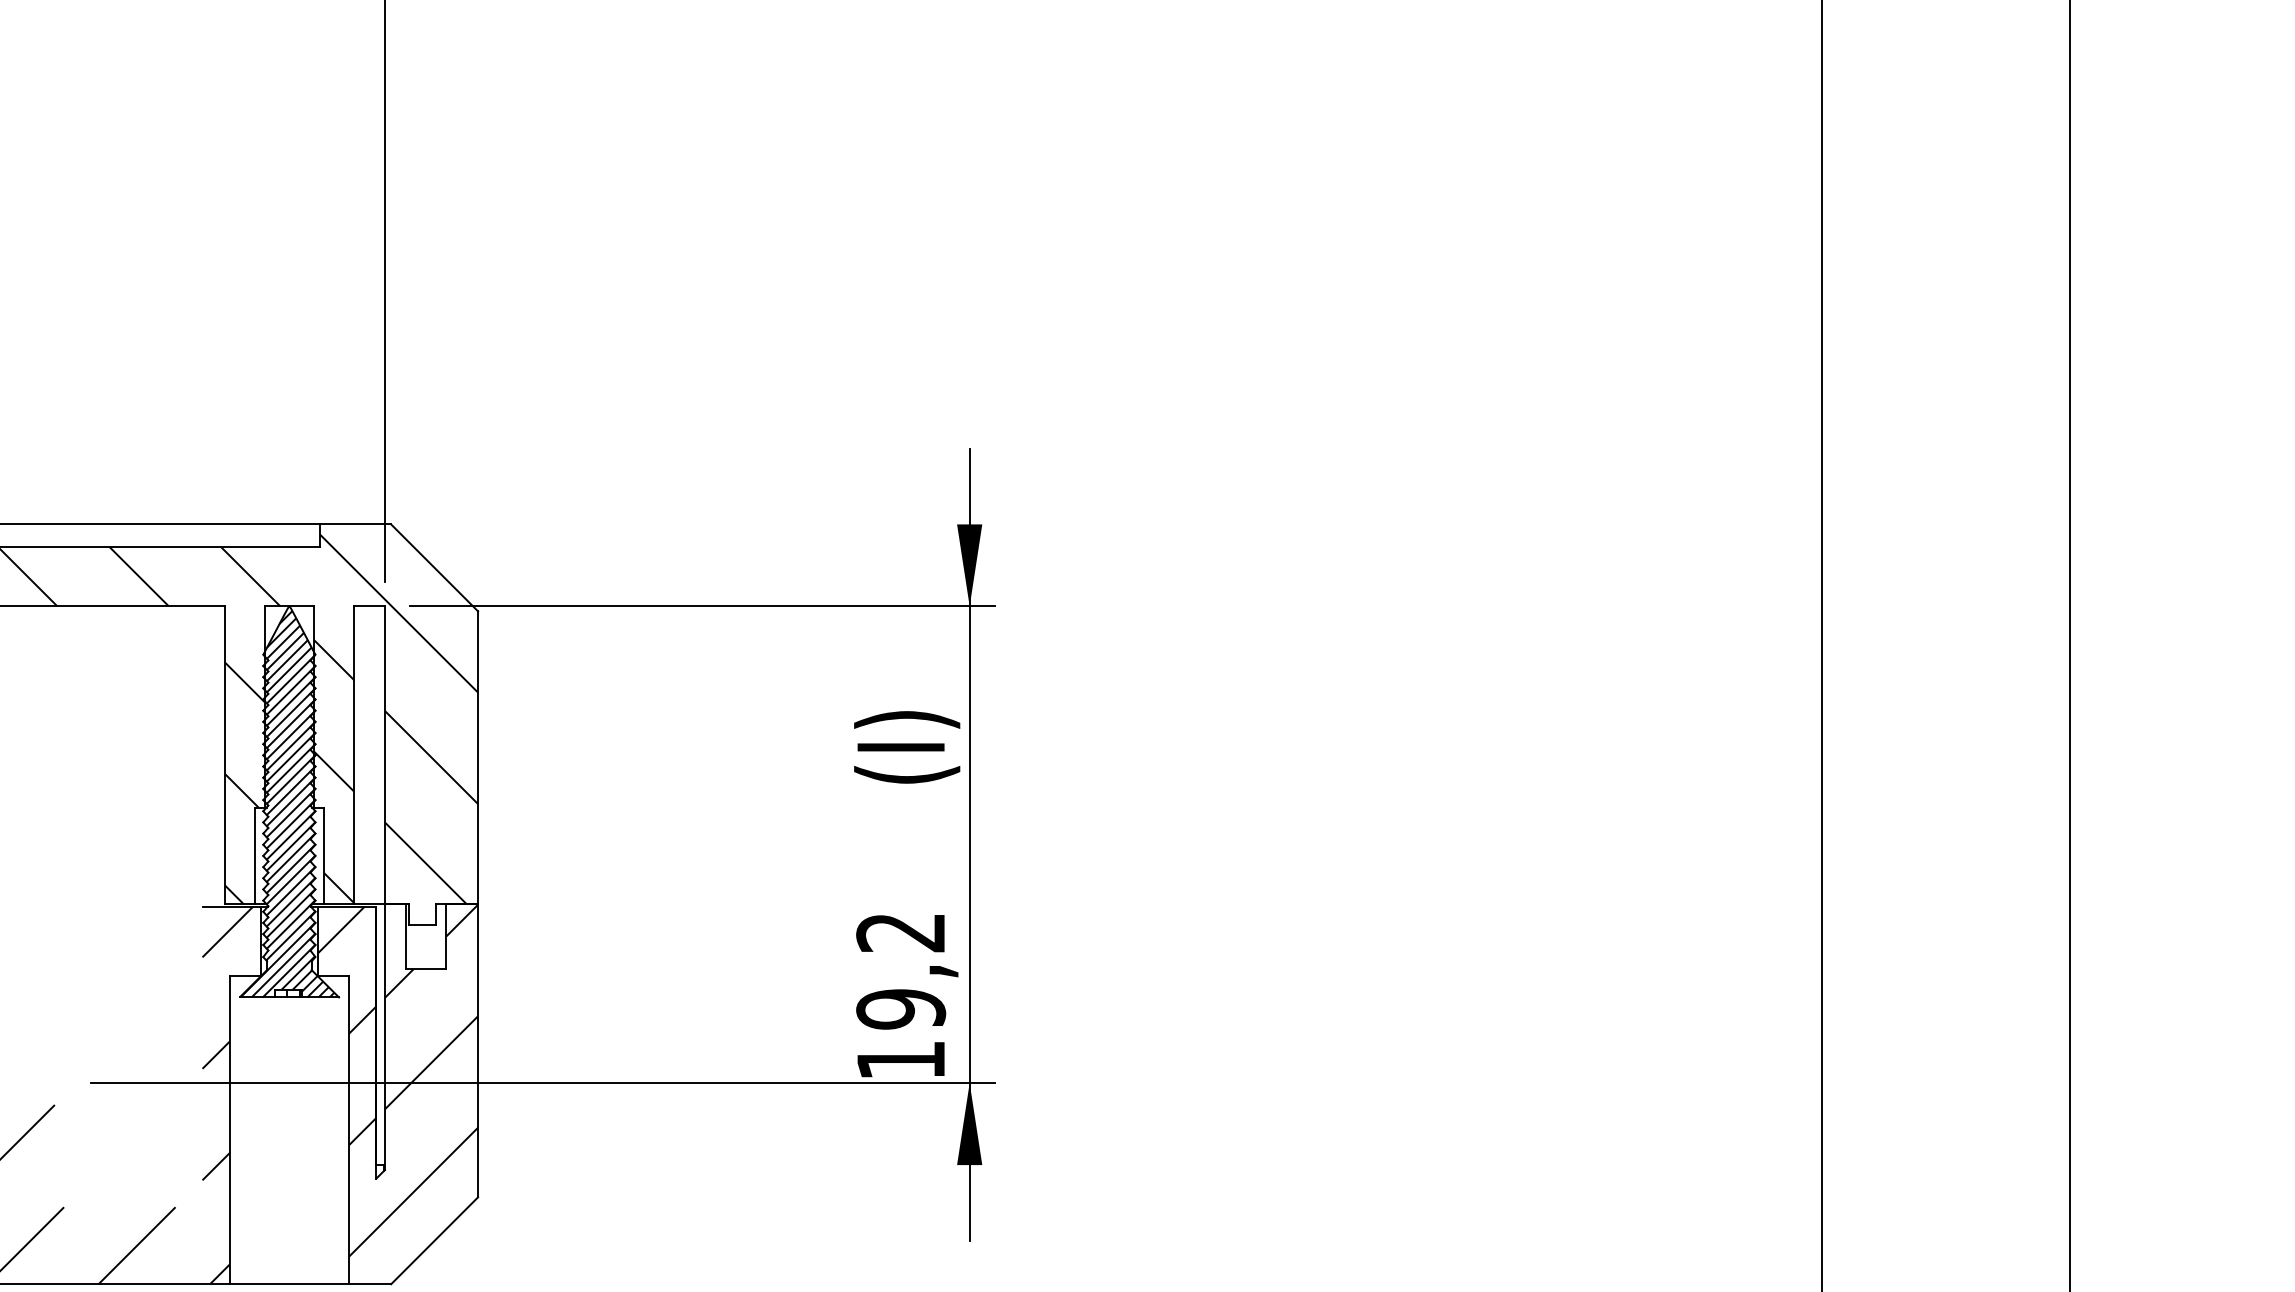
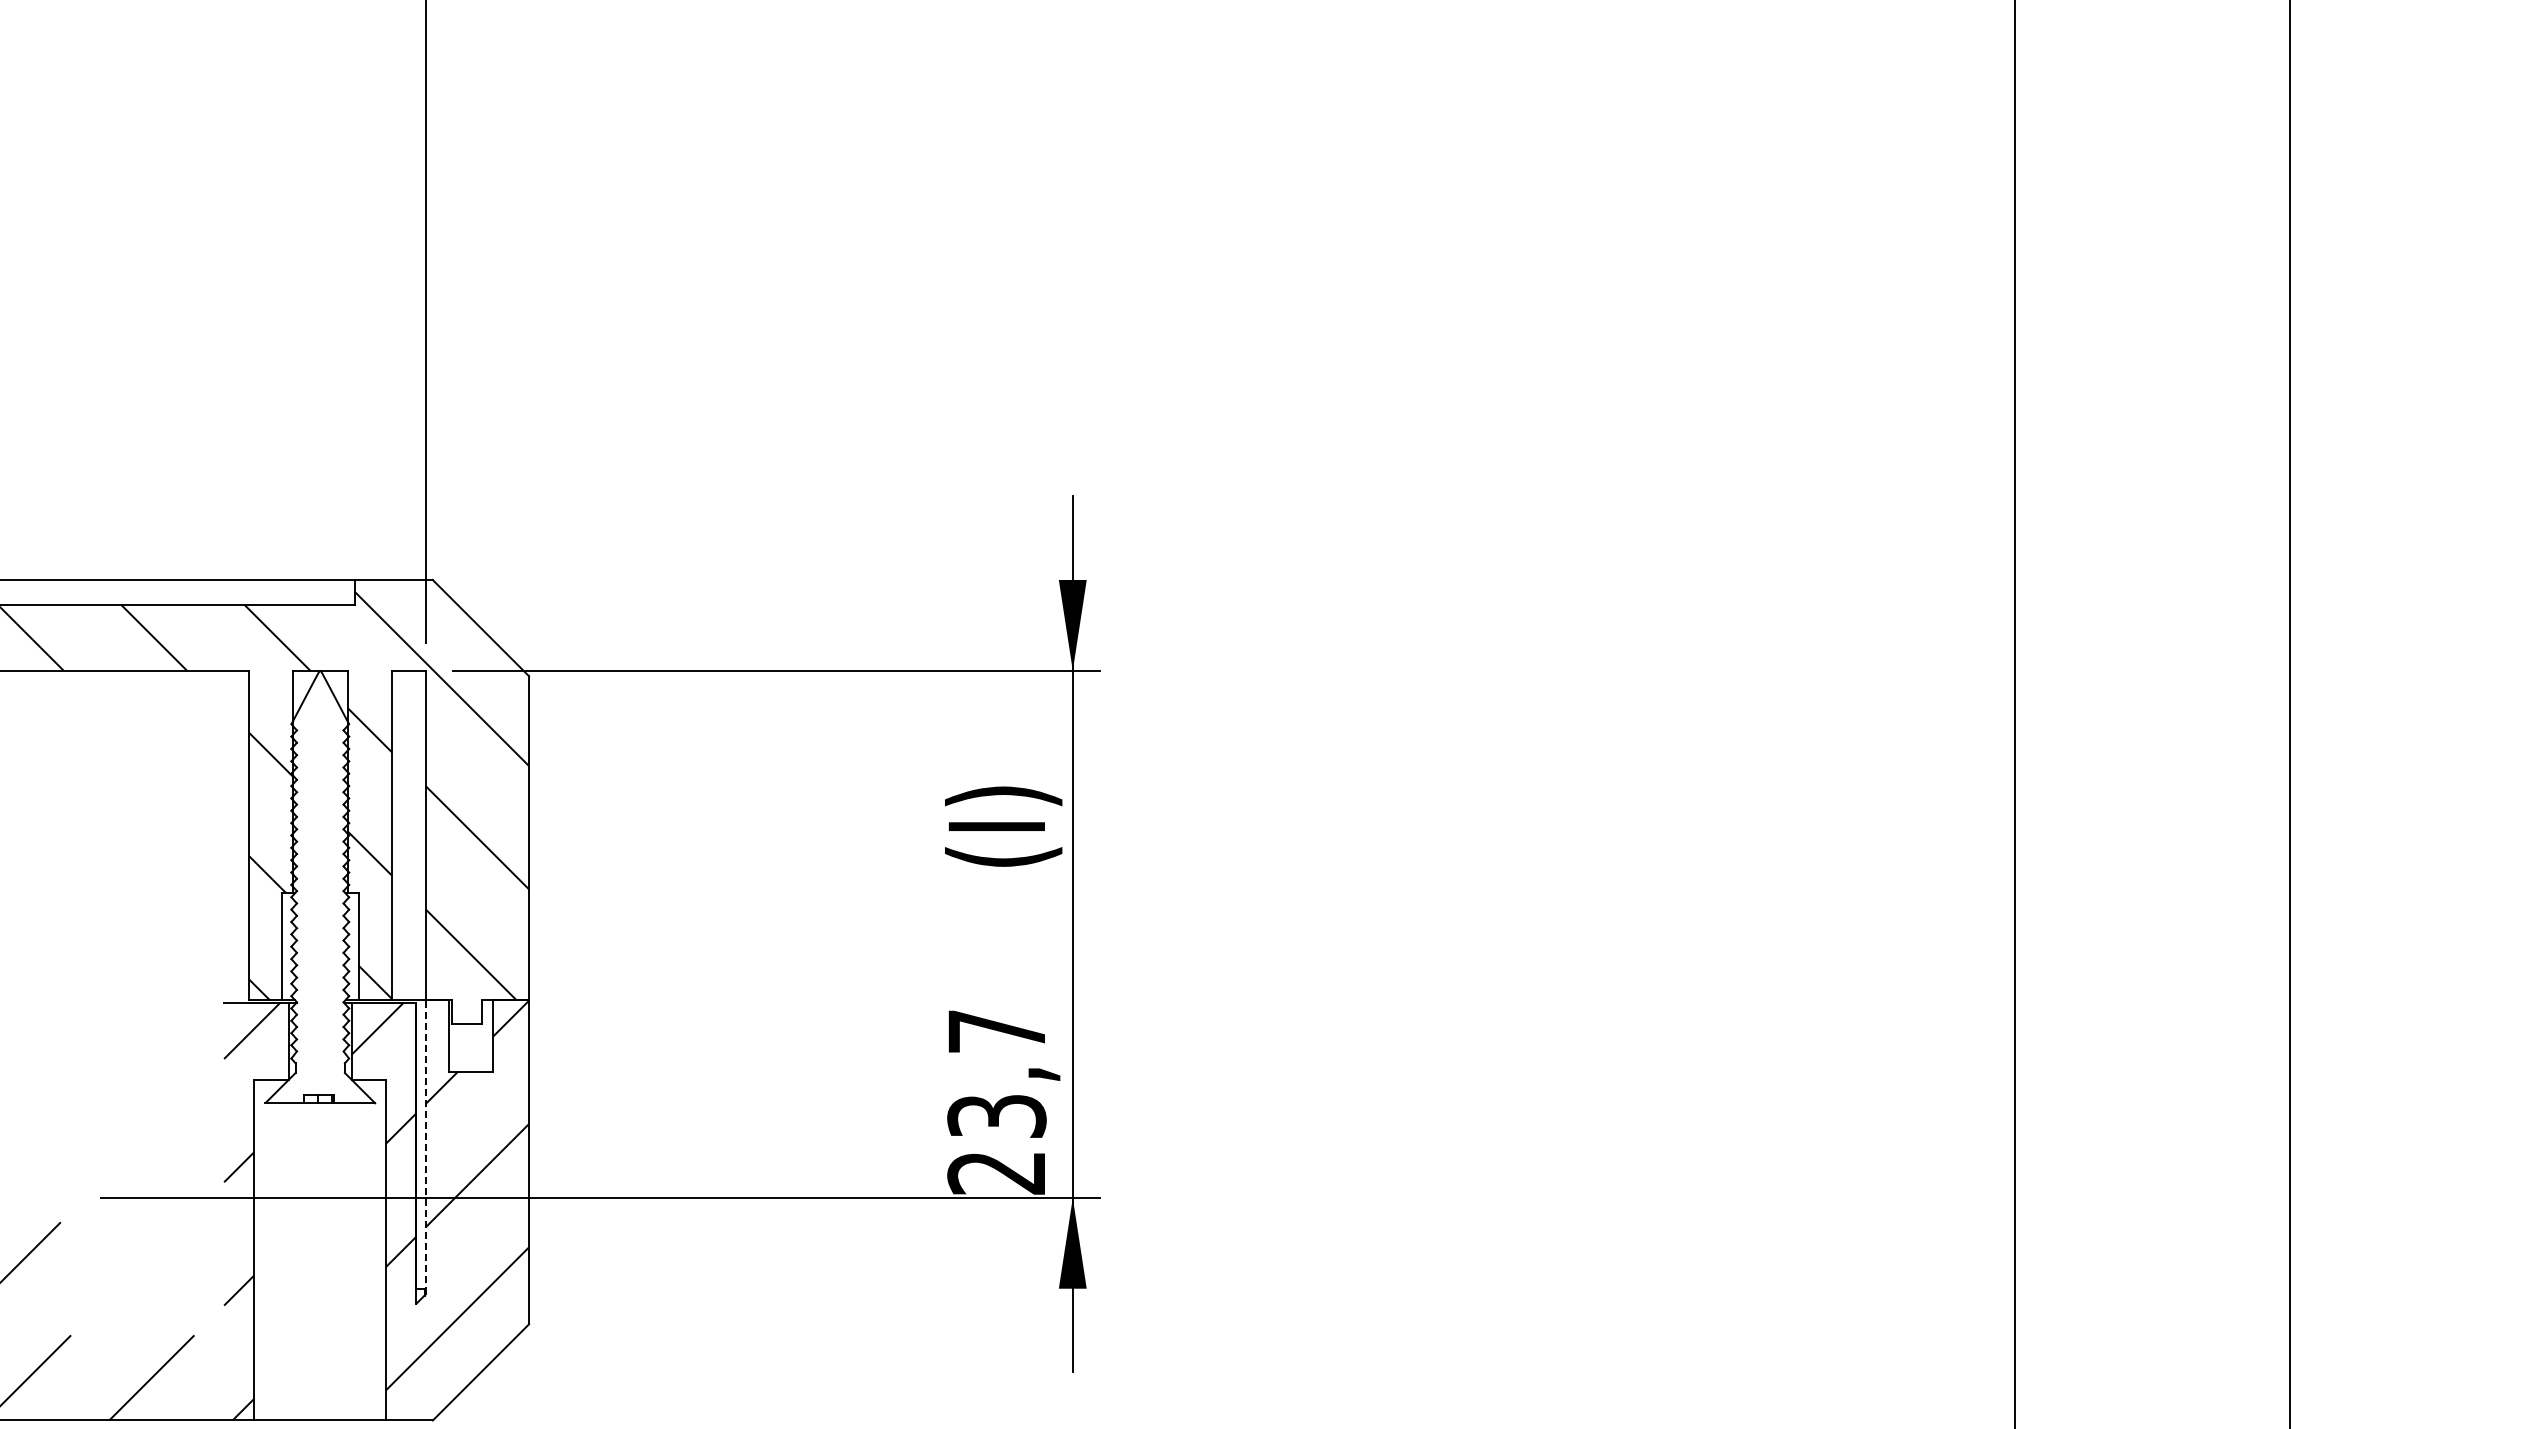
hatch: (287, 804) -> (318, 889), removed
text: (900, 996) -> (996, 1102), 19,2 -> 23,7
line: (385, 1037) -> (426, 1147), solid -> dashed

